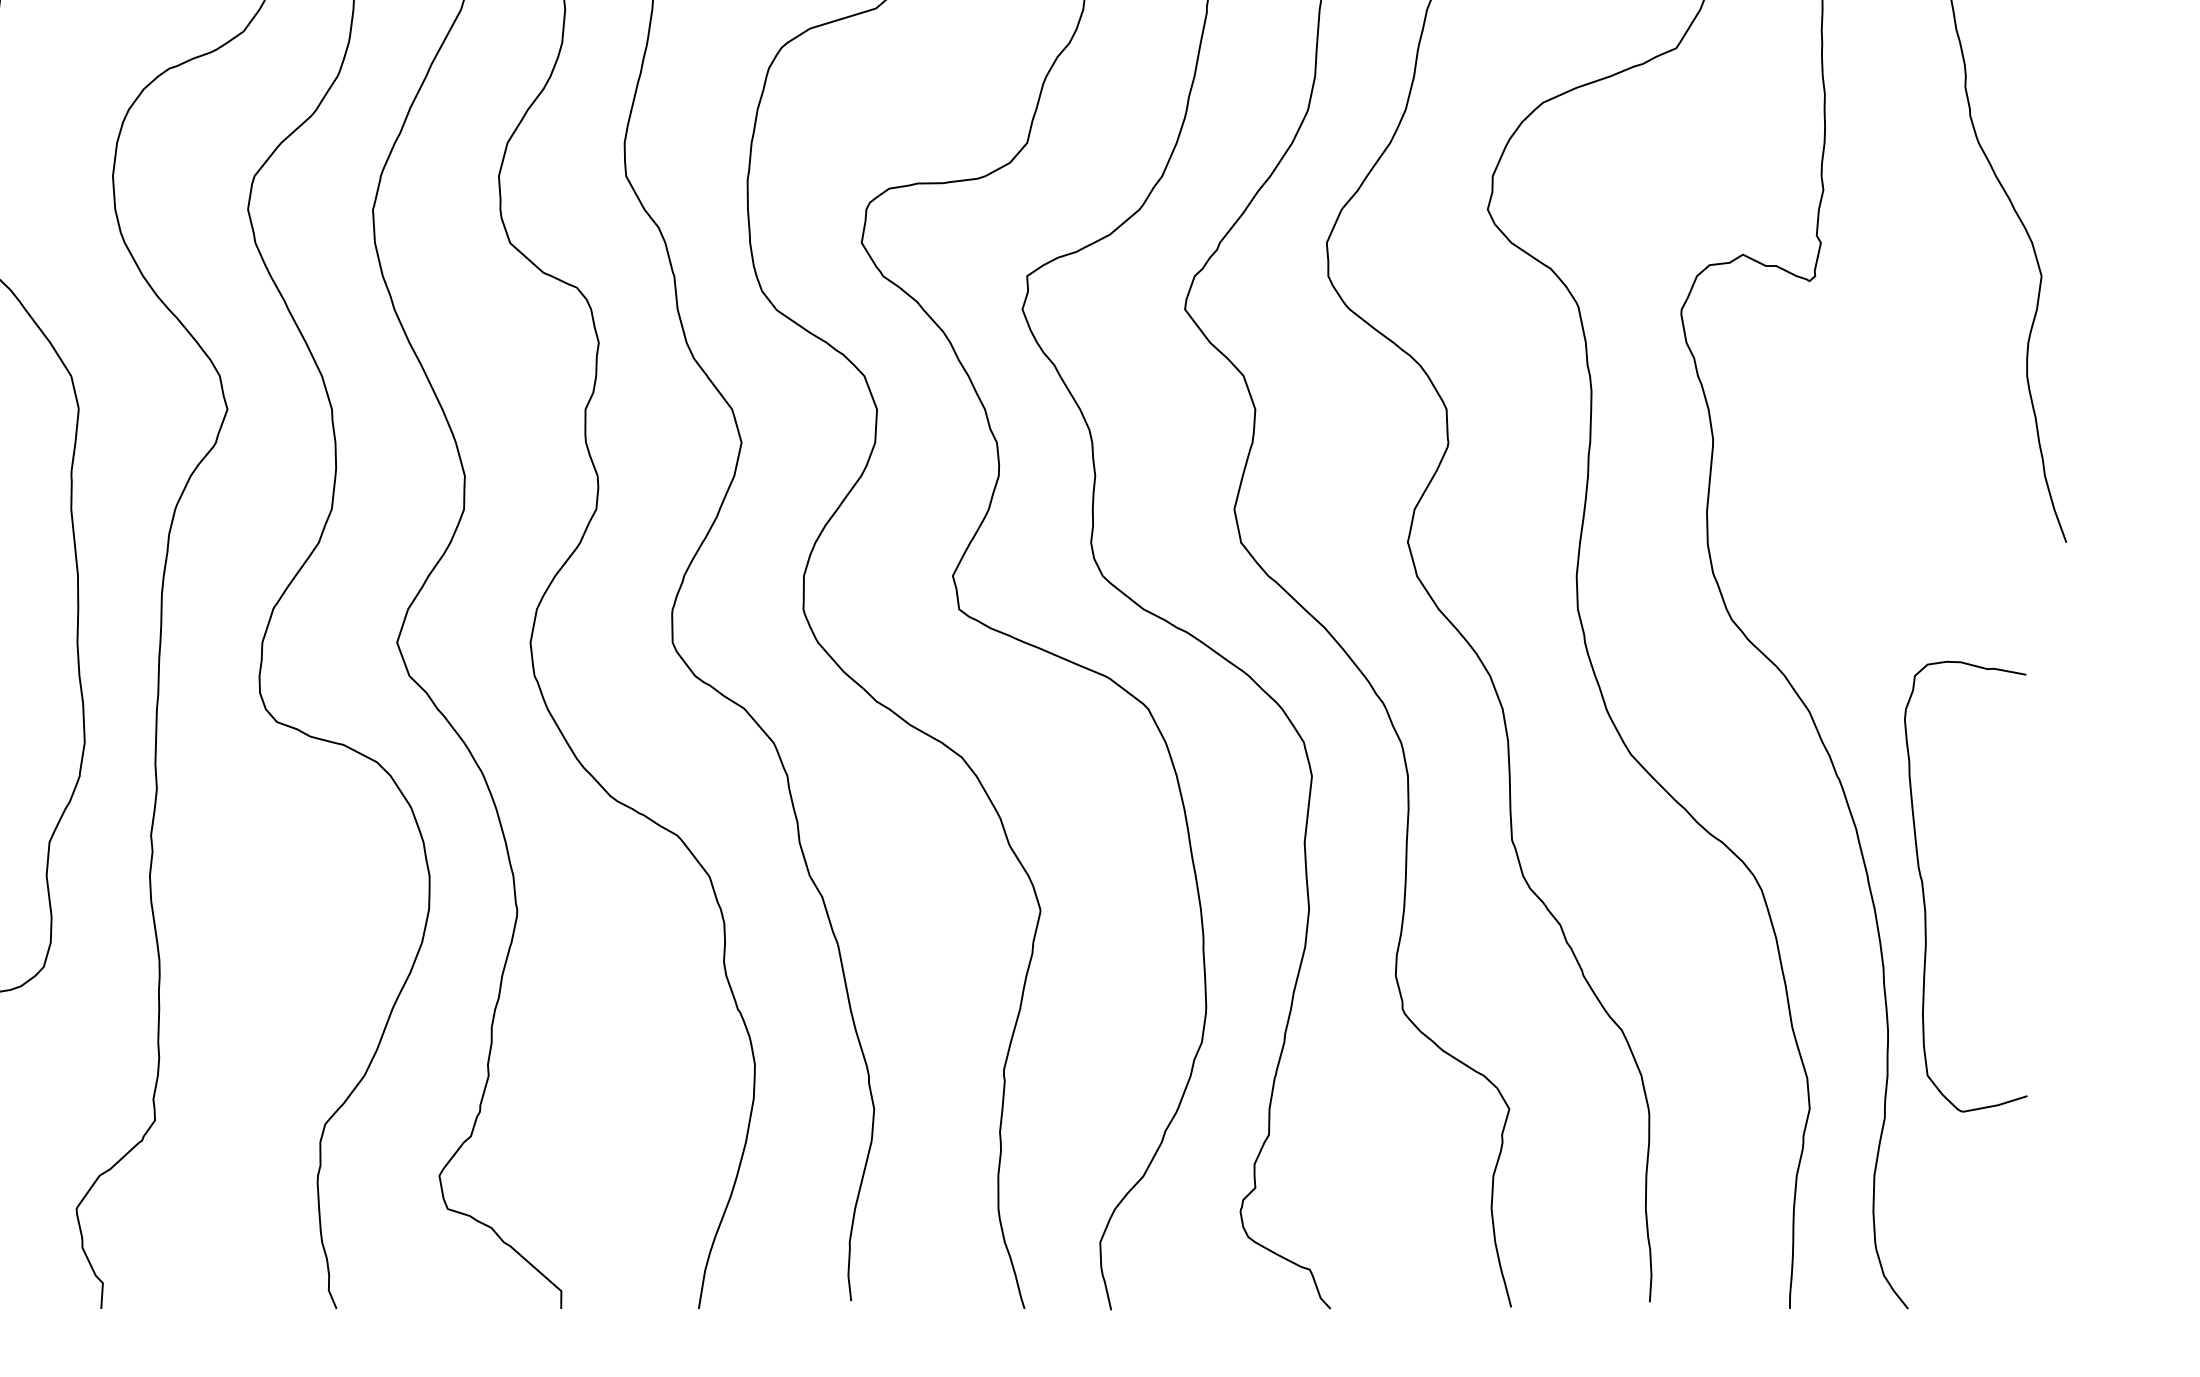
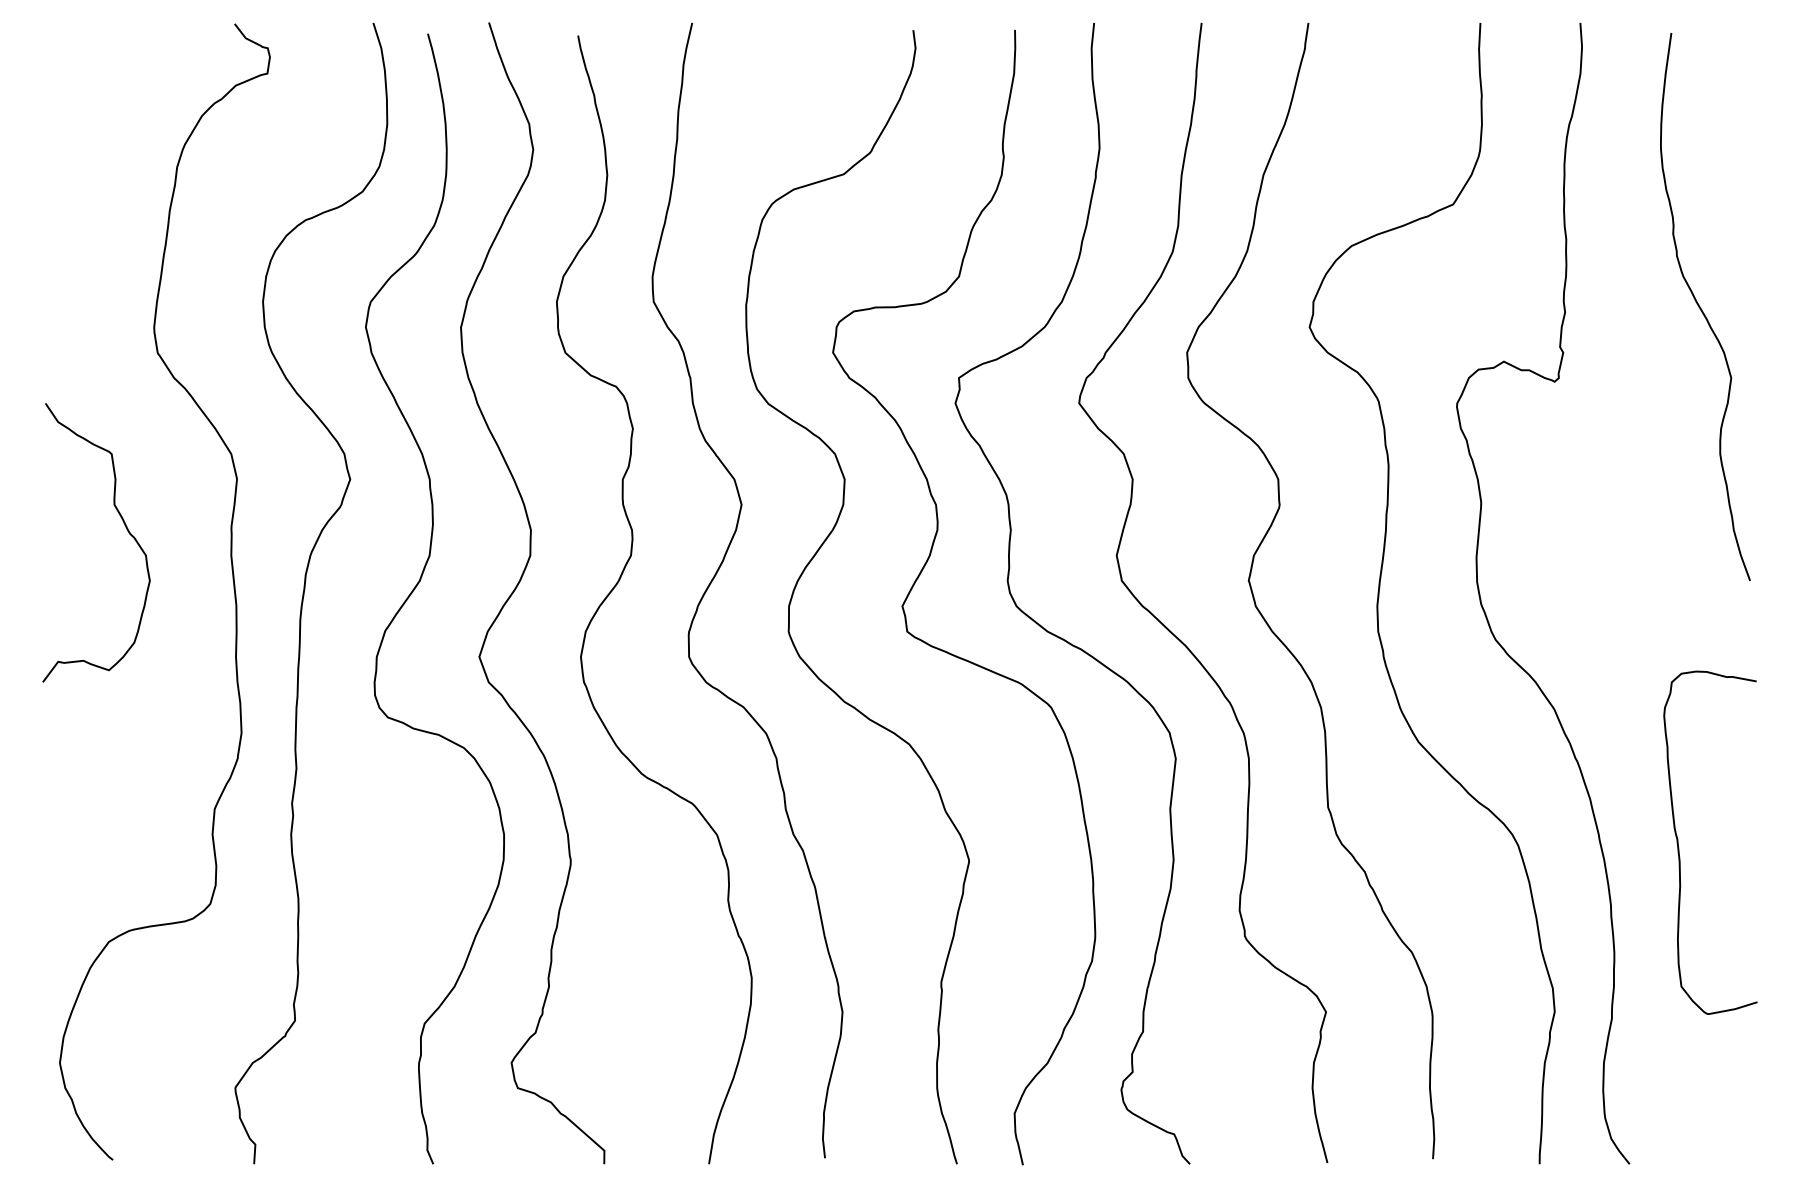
curve: (1925, 892) -> (1679, 847), moved

